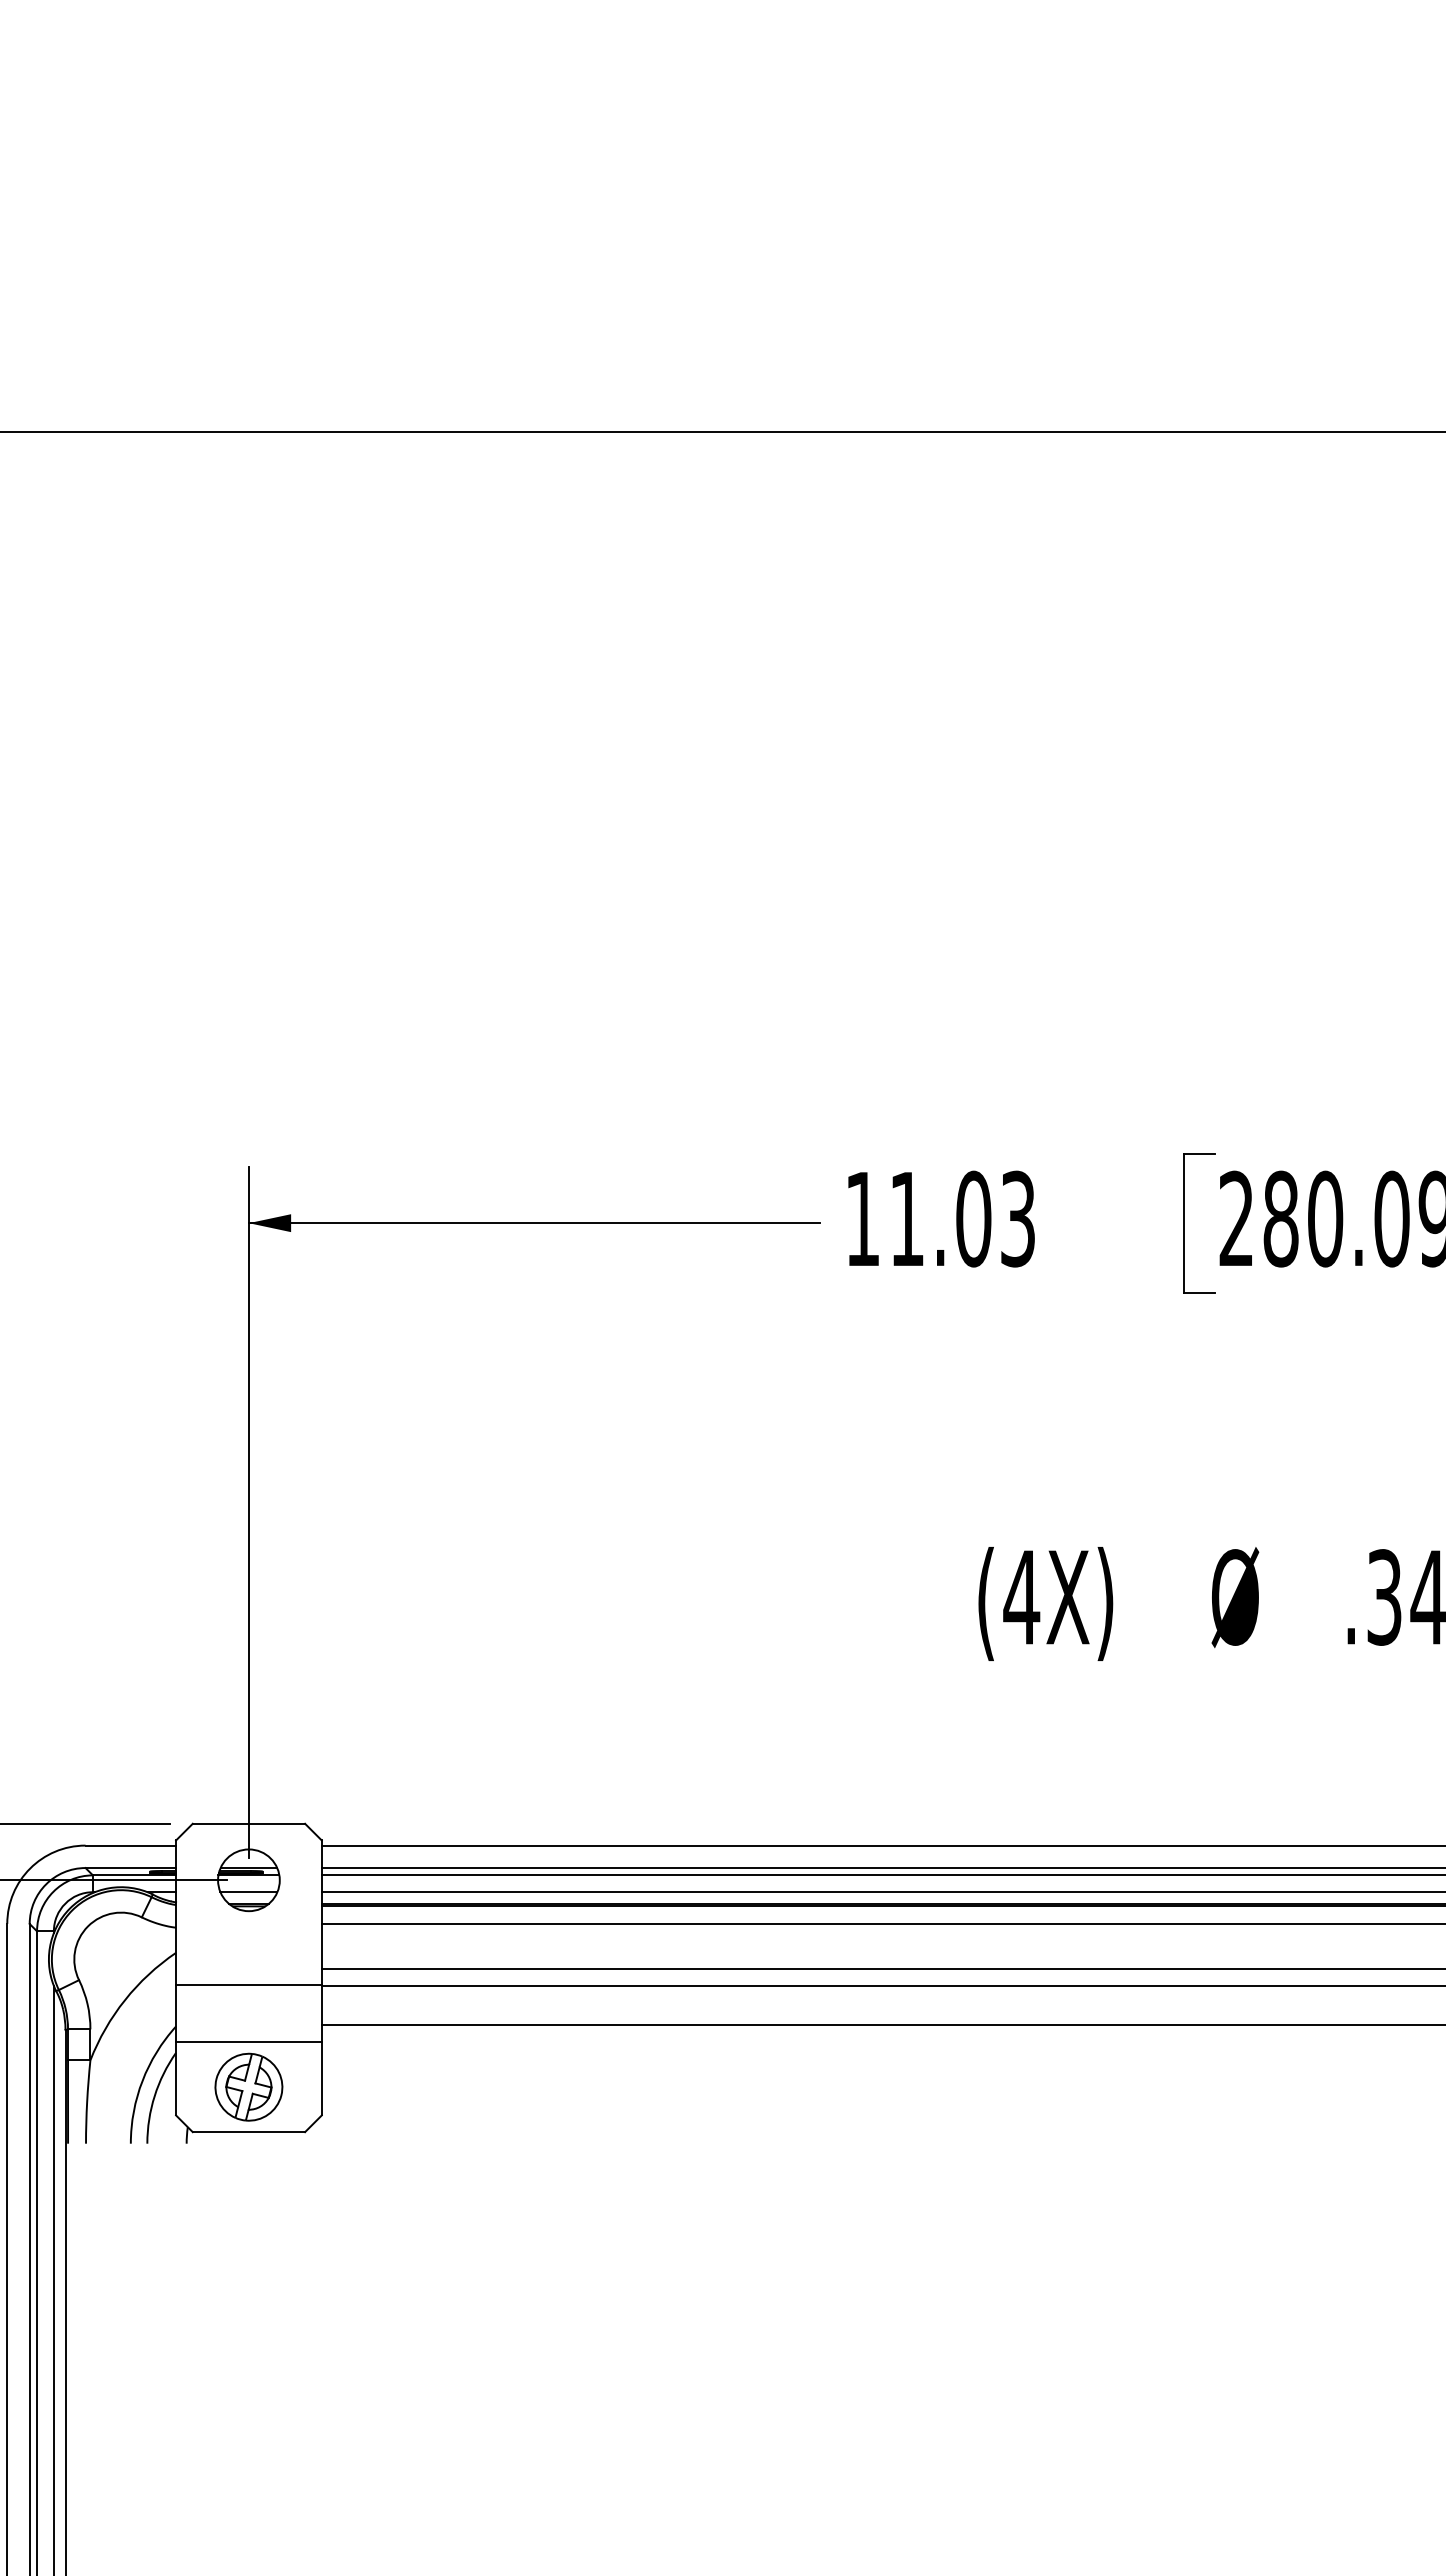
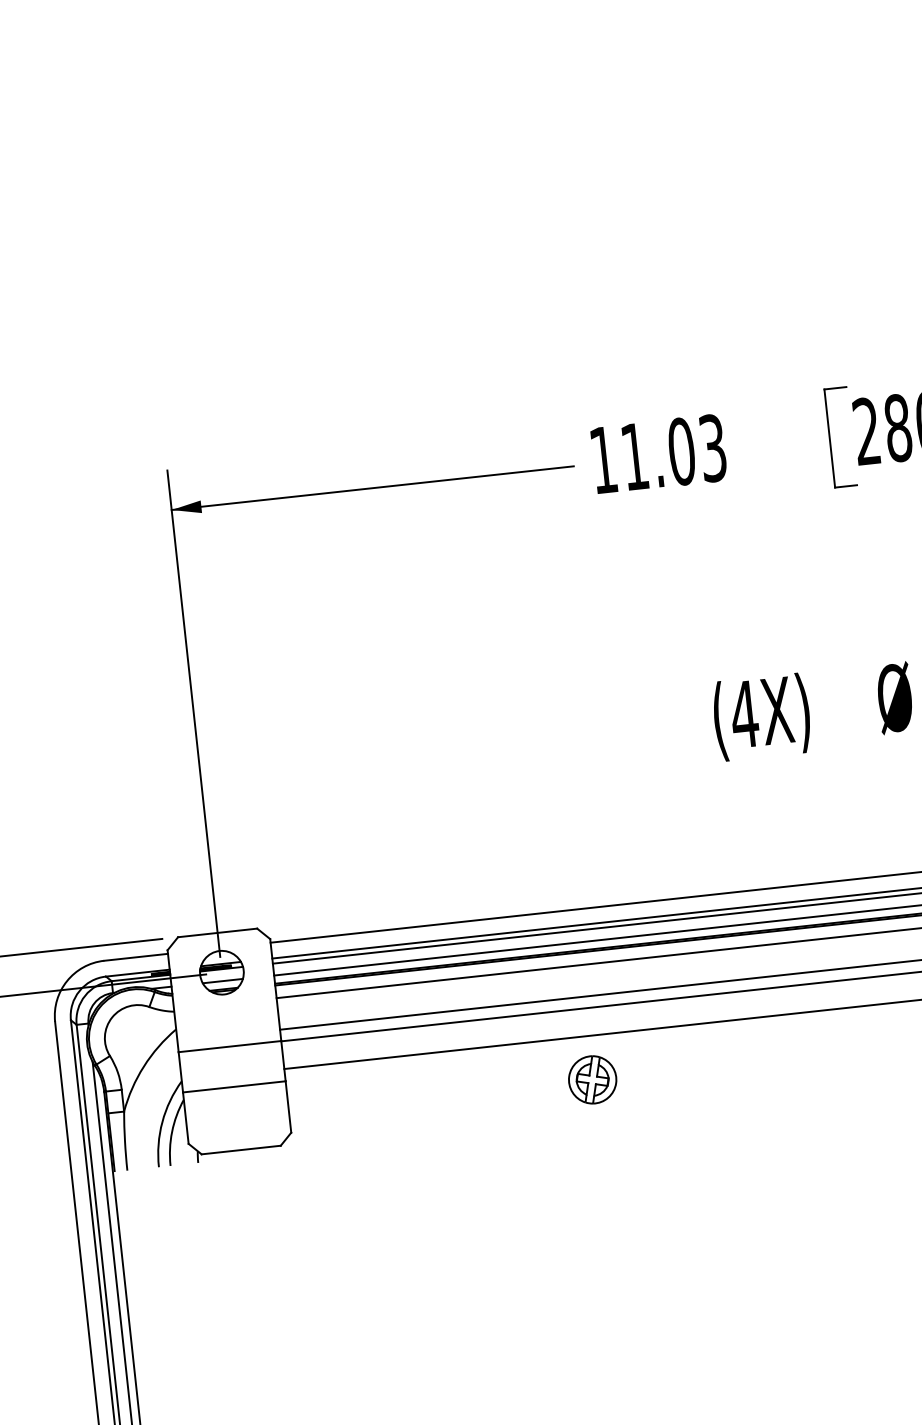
part: (248, 2086) -> (592, 1079), moved

